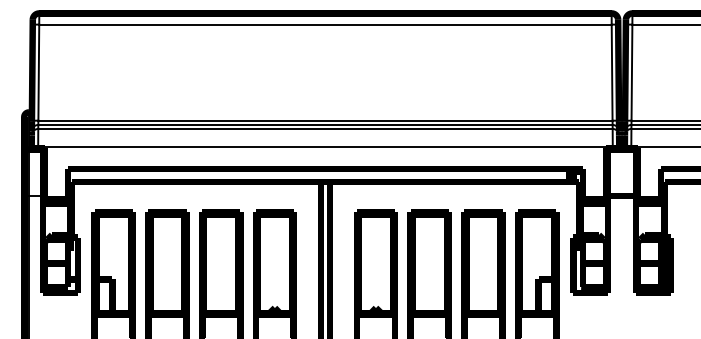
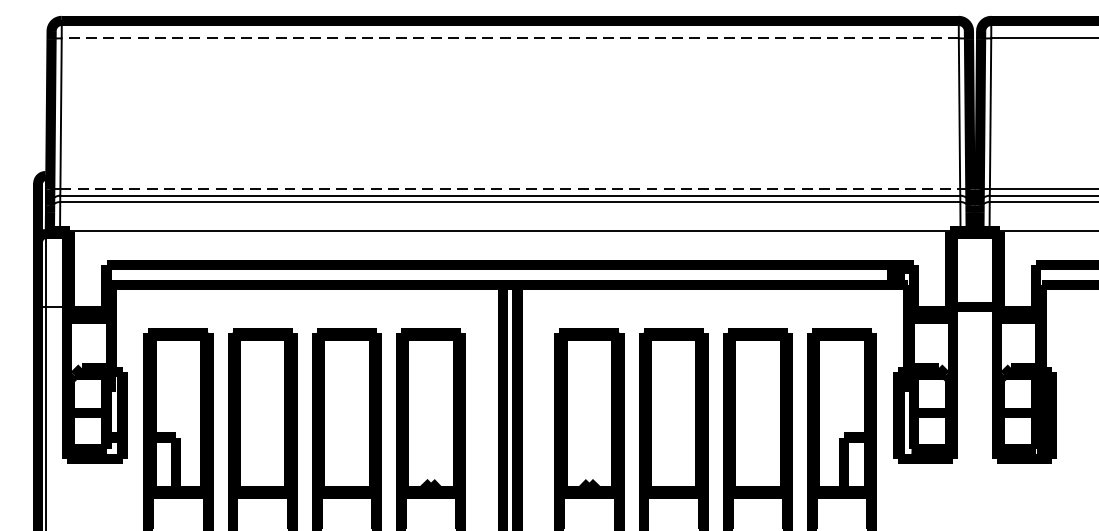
line: (324, 24) -> (508, 38), solid -> dashed
line: (325, 120) -> (510, 188), solid -> dashed

